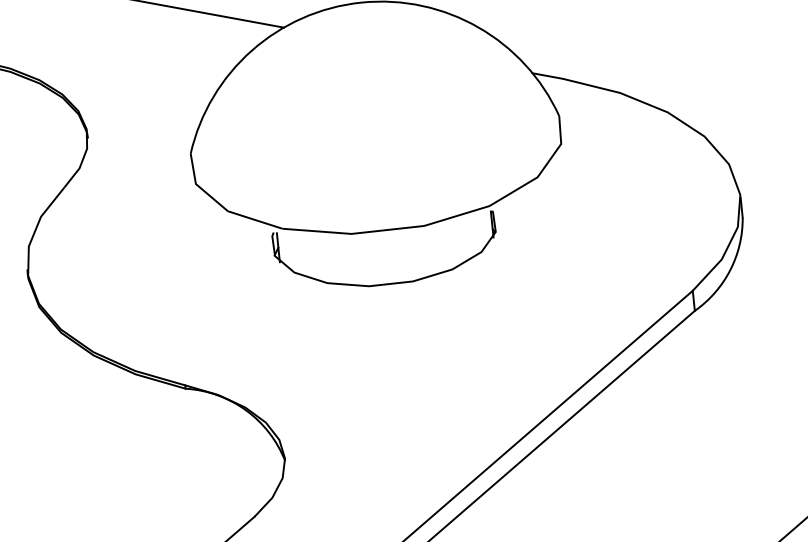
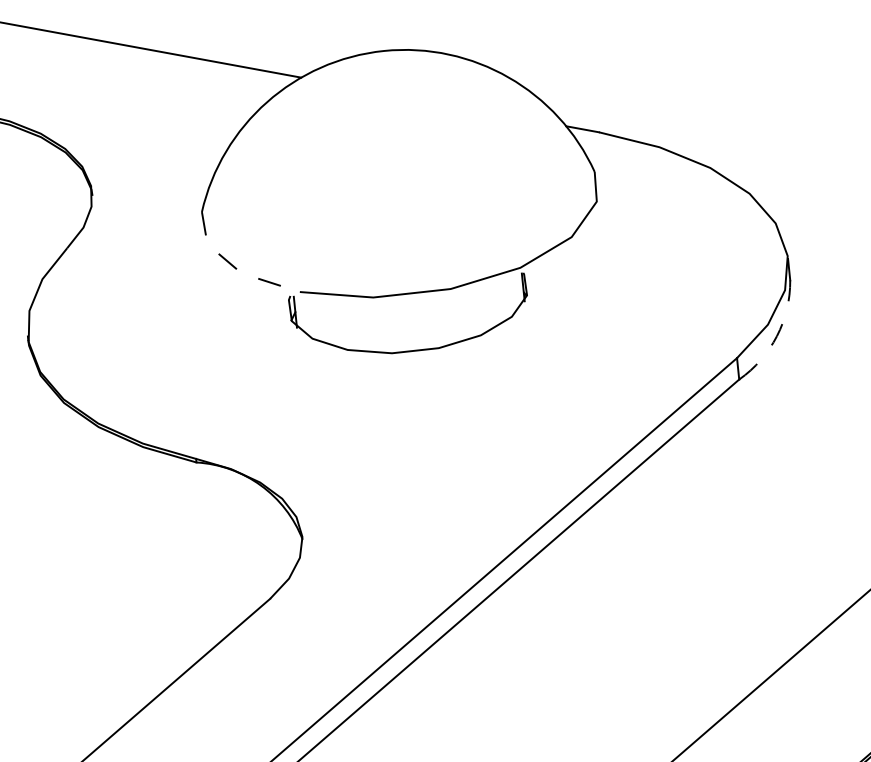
line: (222, 206) -> (235, 268), solid -> dashed
arc: (729, 270) -> (776, 336), solid -> dashed

